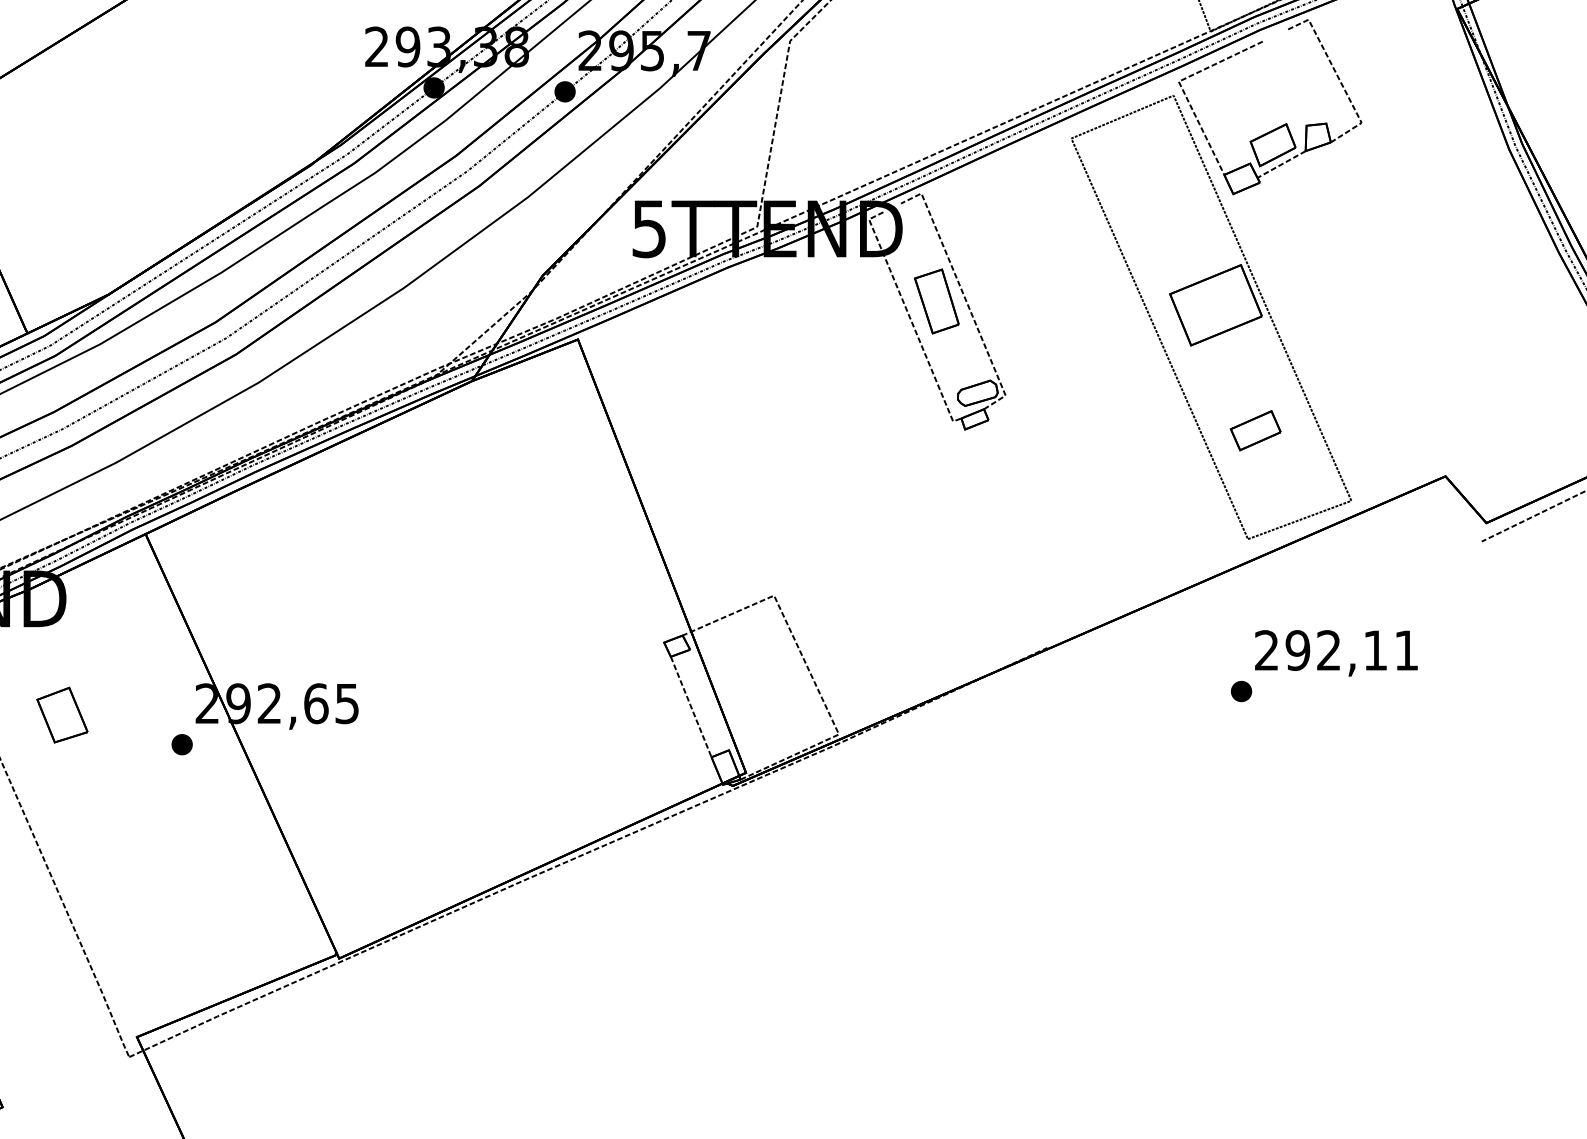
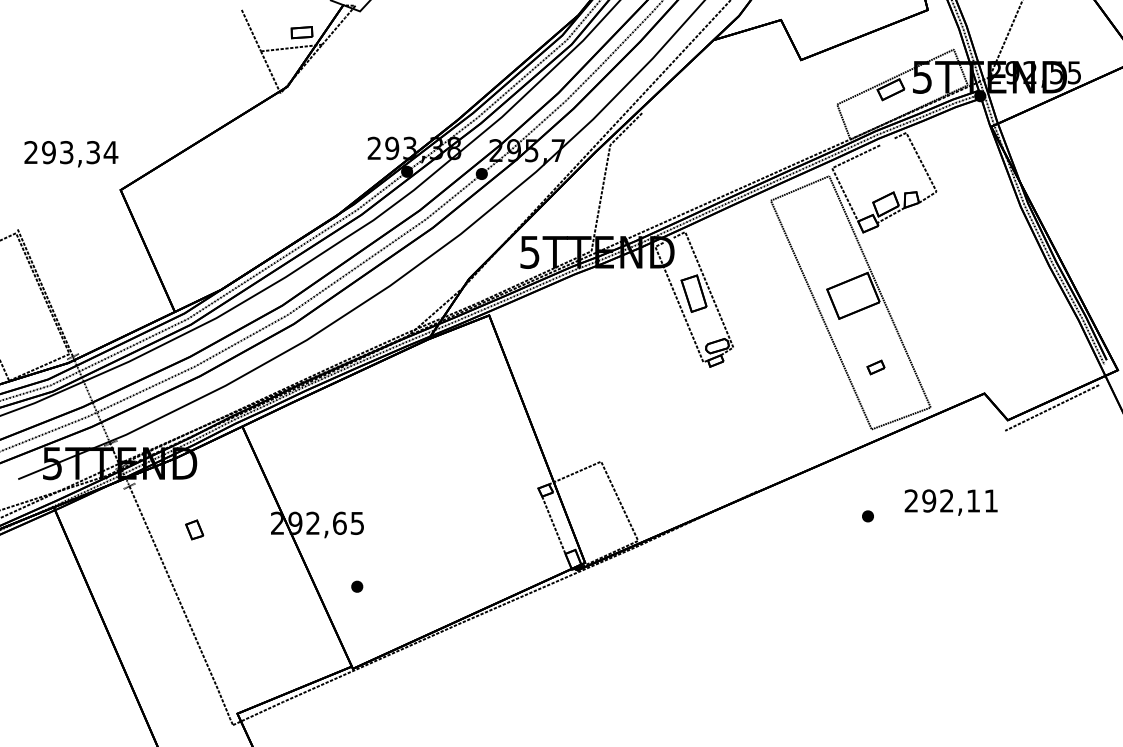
part: (1254, 430) -> (875, 367), size x0.6
text: (1335, 653) -> (950, 502), moved
part: (61, 714) -> (194, 529), size x0.6
part: (182, 744) -> (357, 586), moved

